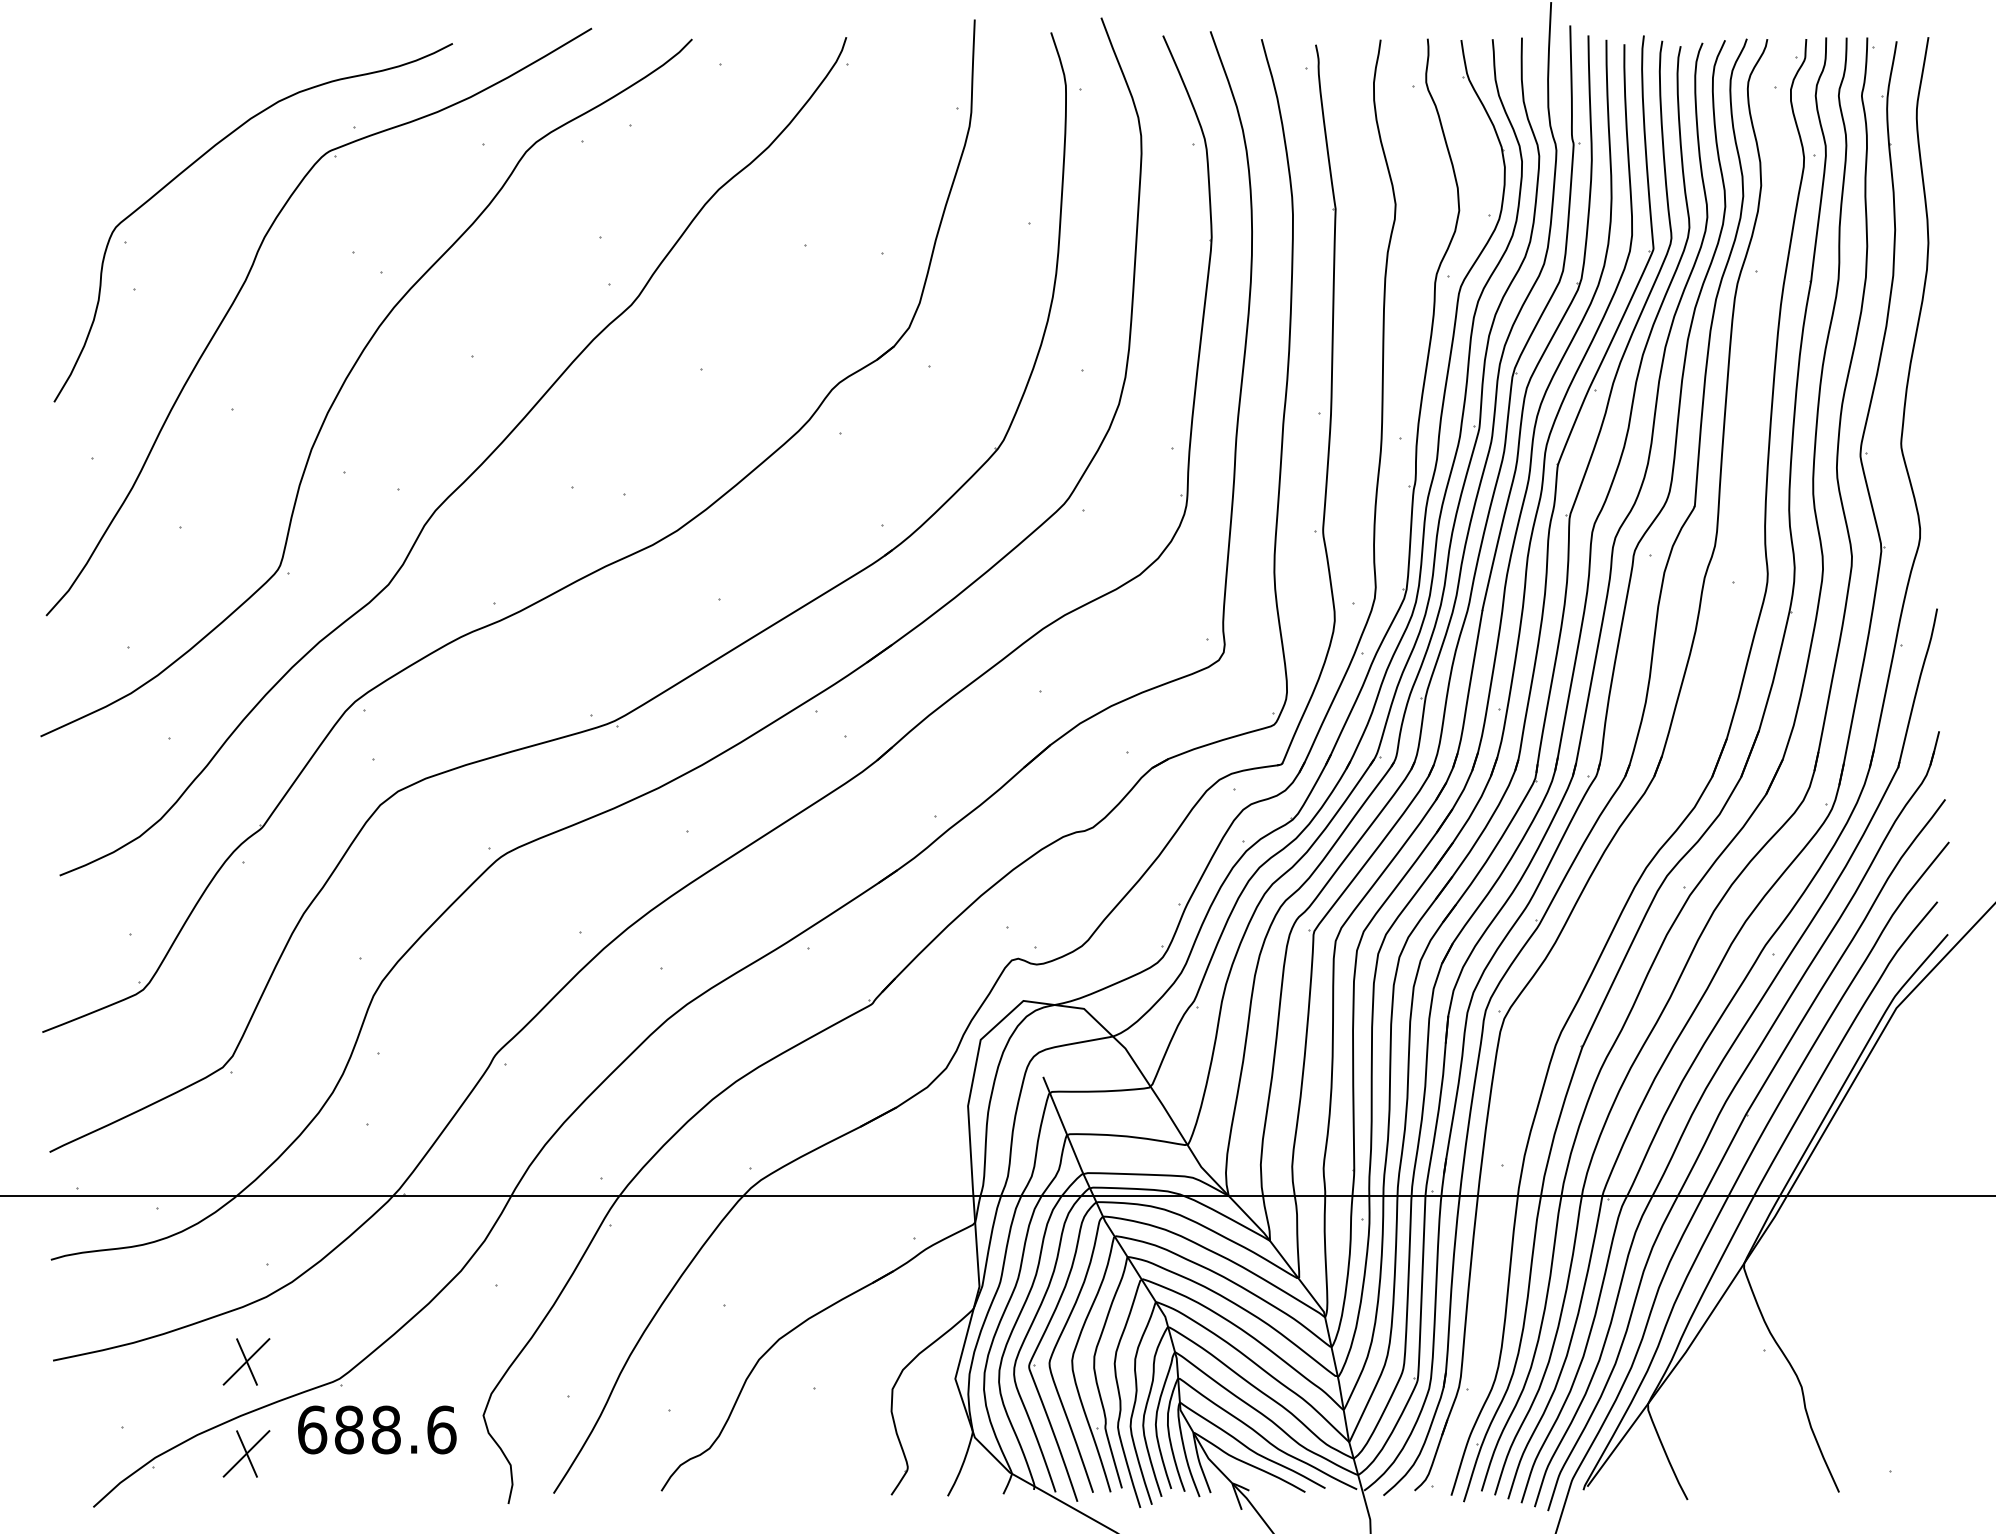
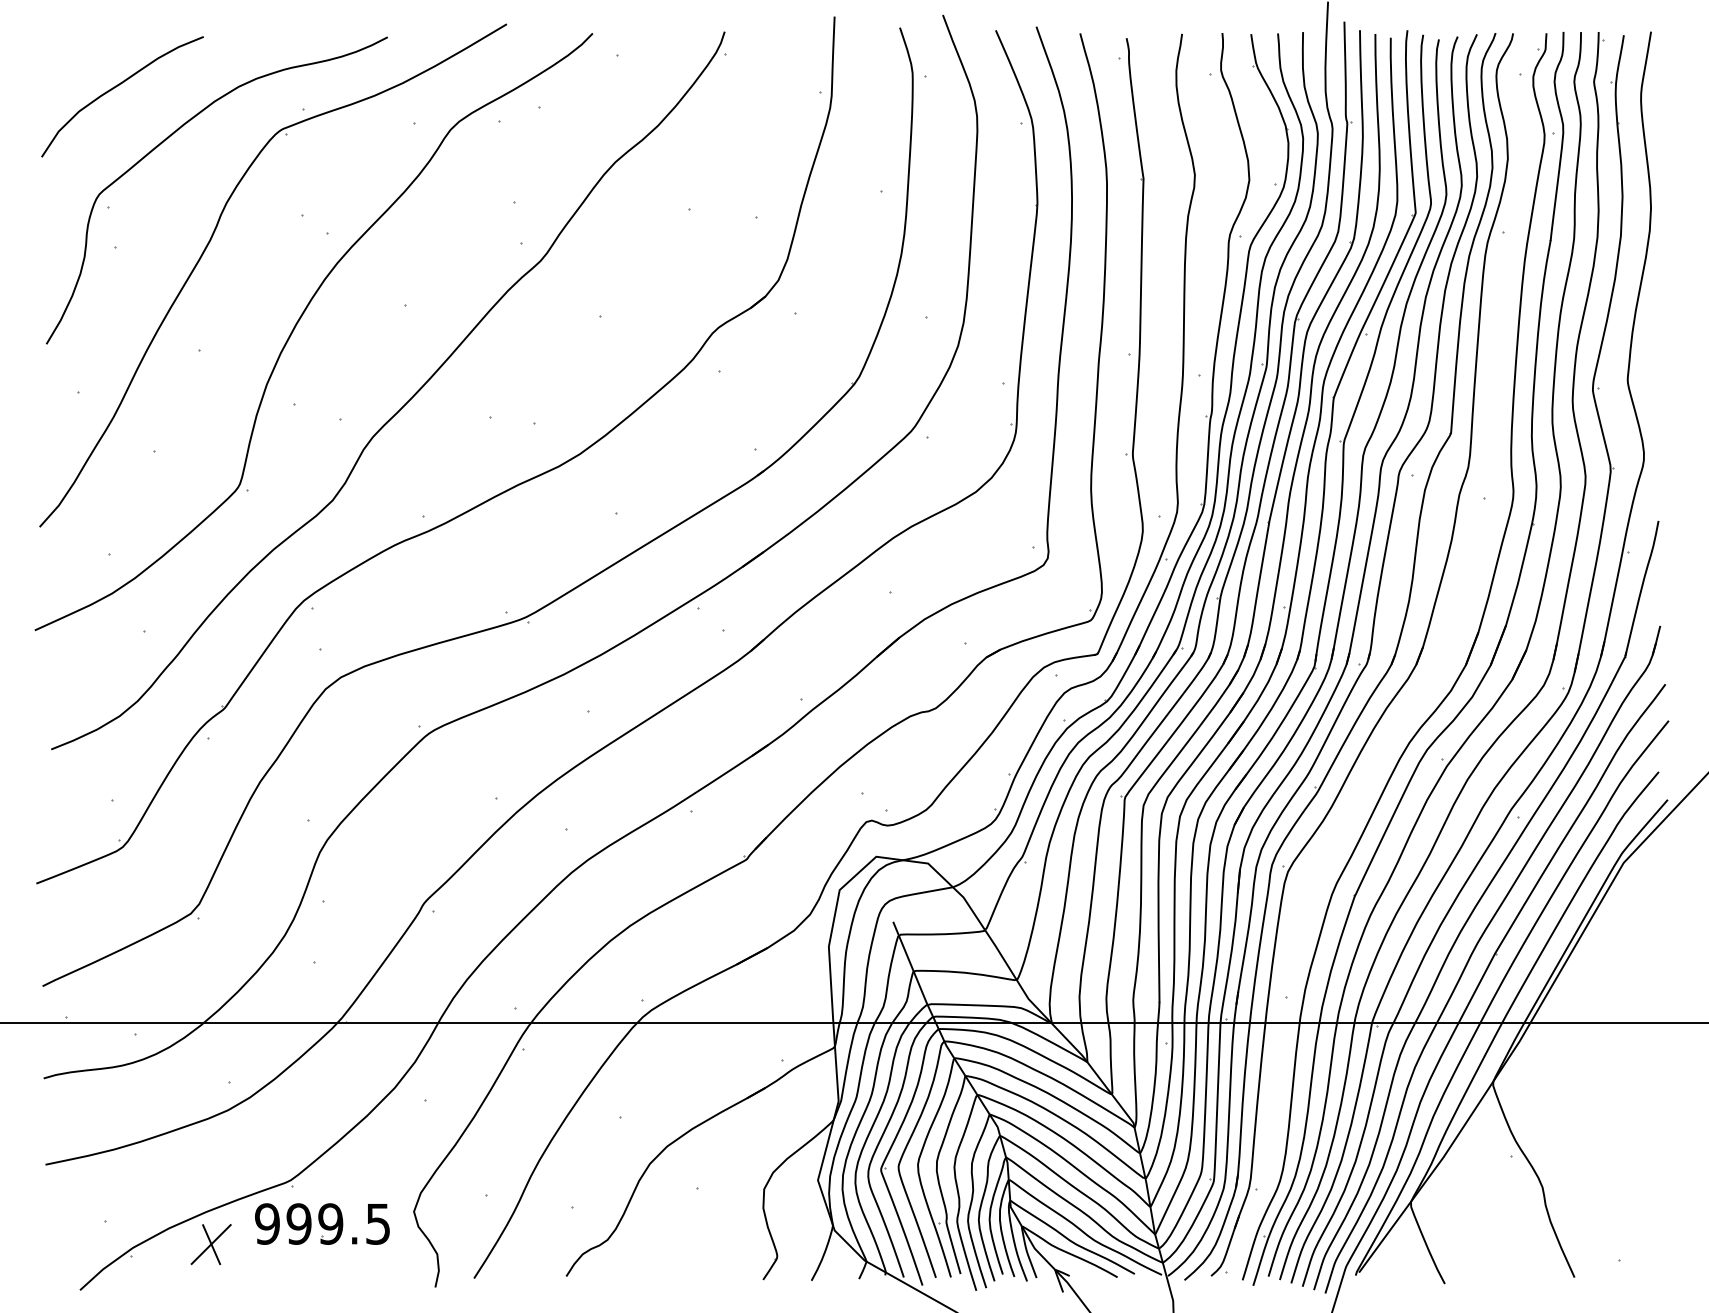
curve: (137, 101) -> (117, 86), added
part: (246, 1361) -> (211, 1165), removed
text: (376, 1429) -> (322, 1223), 688.6 -> 999.5

